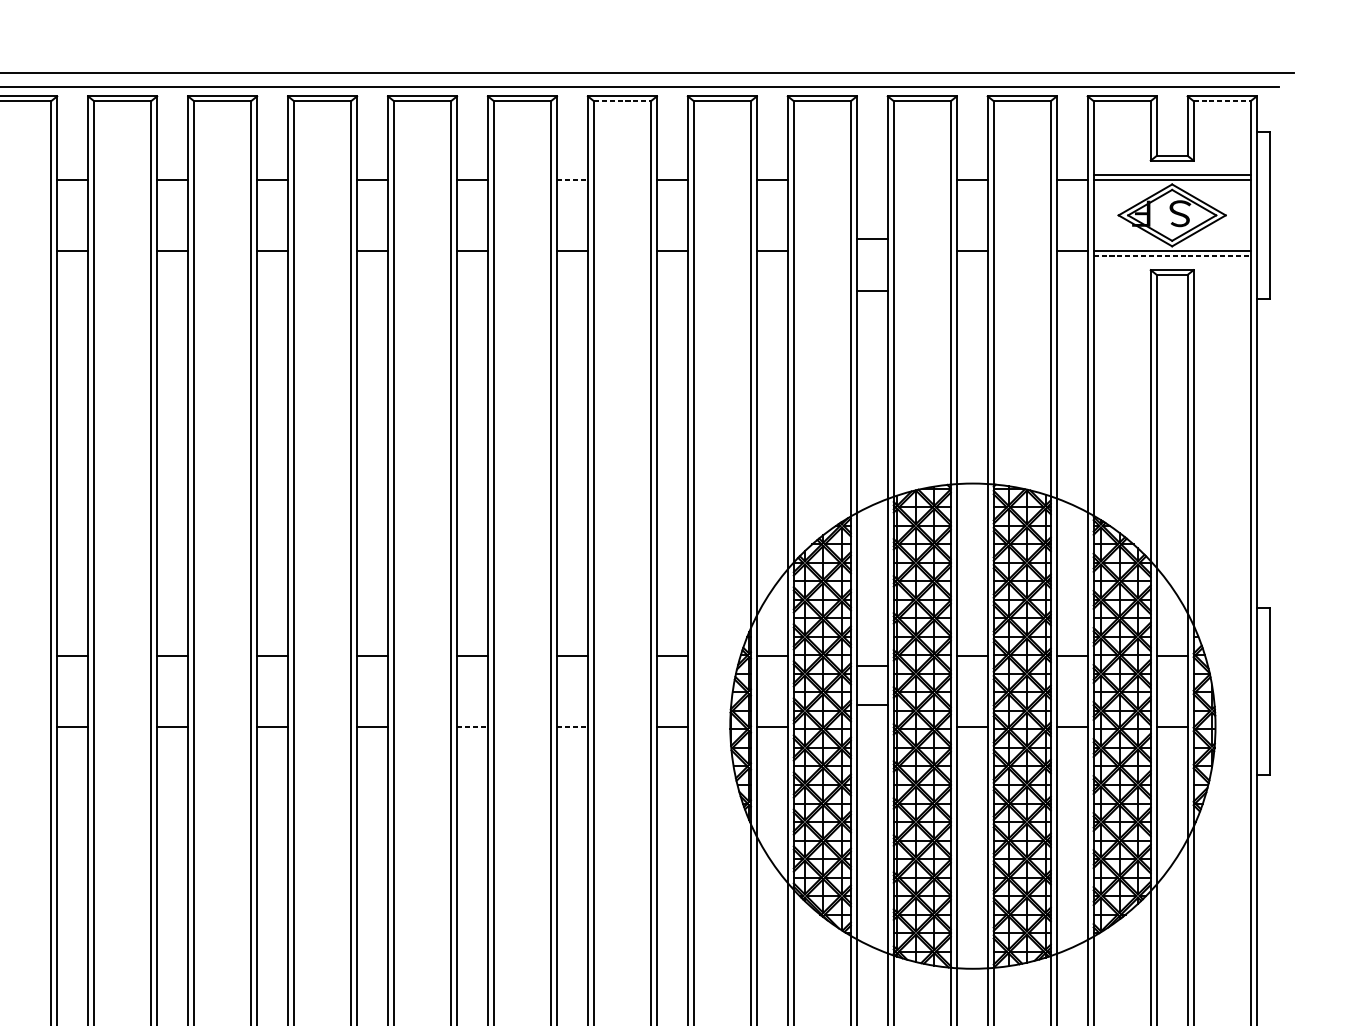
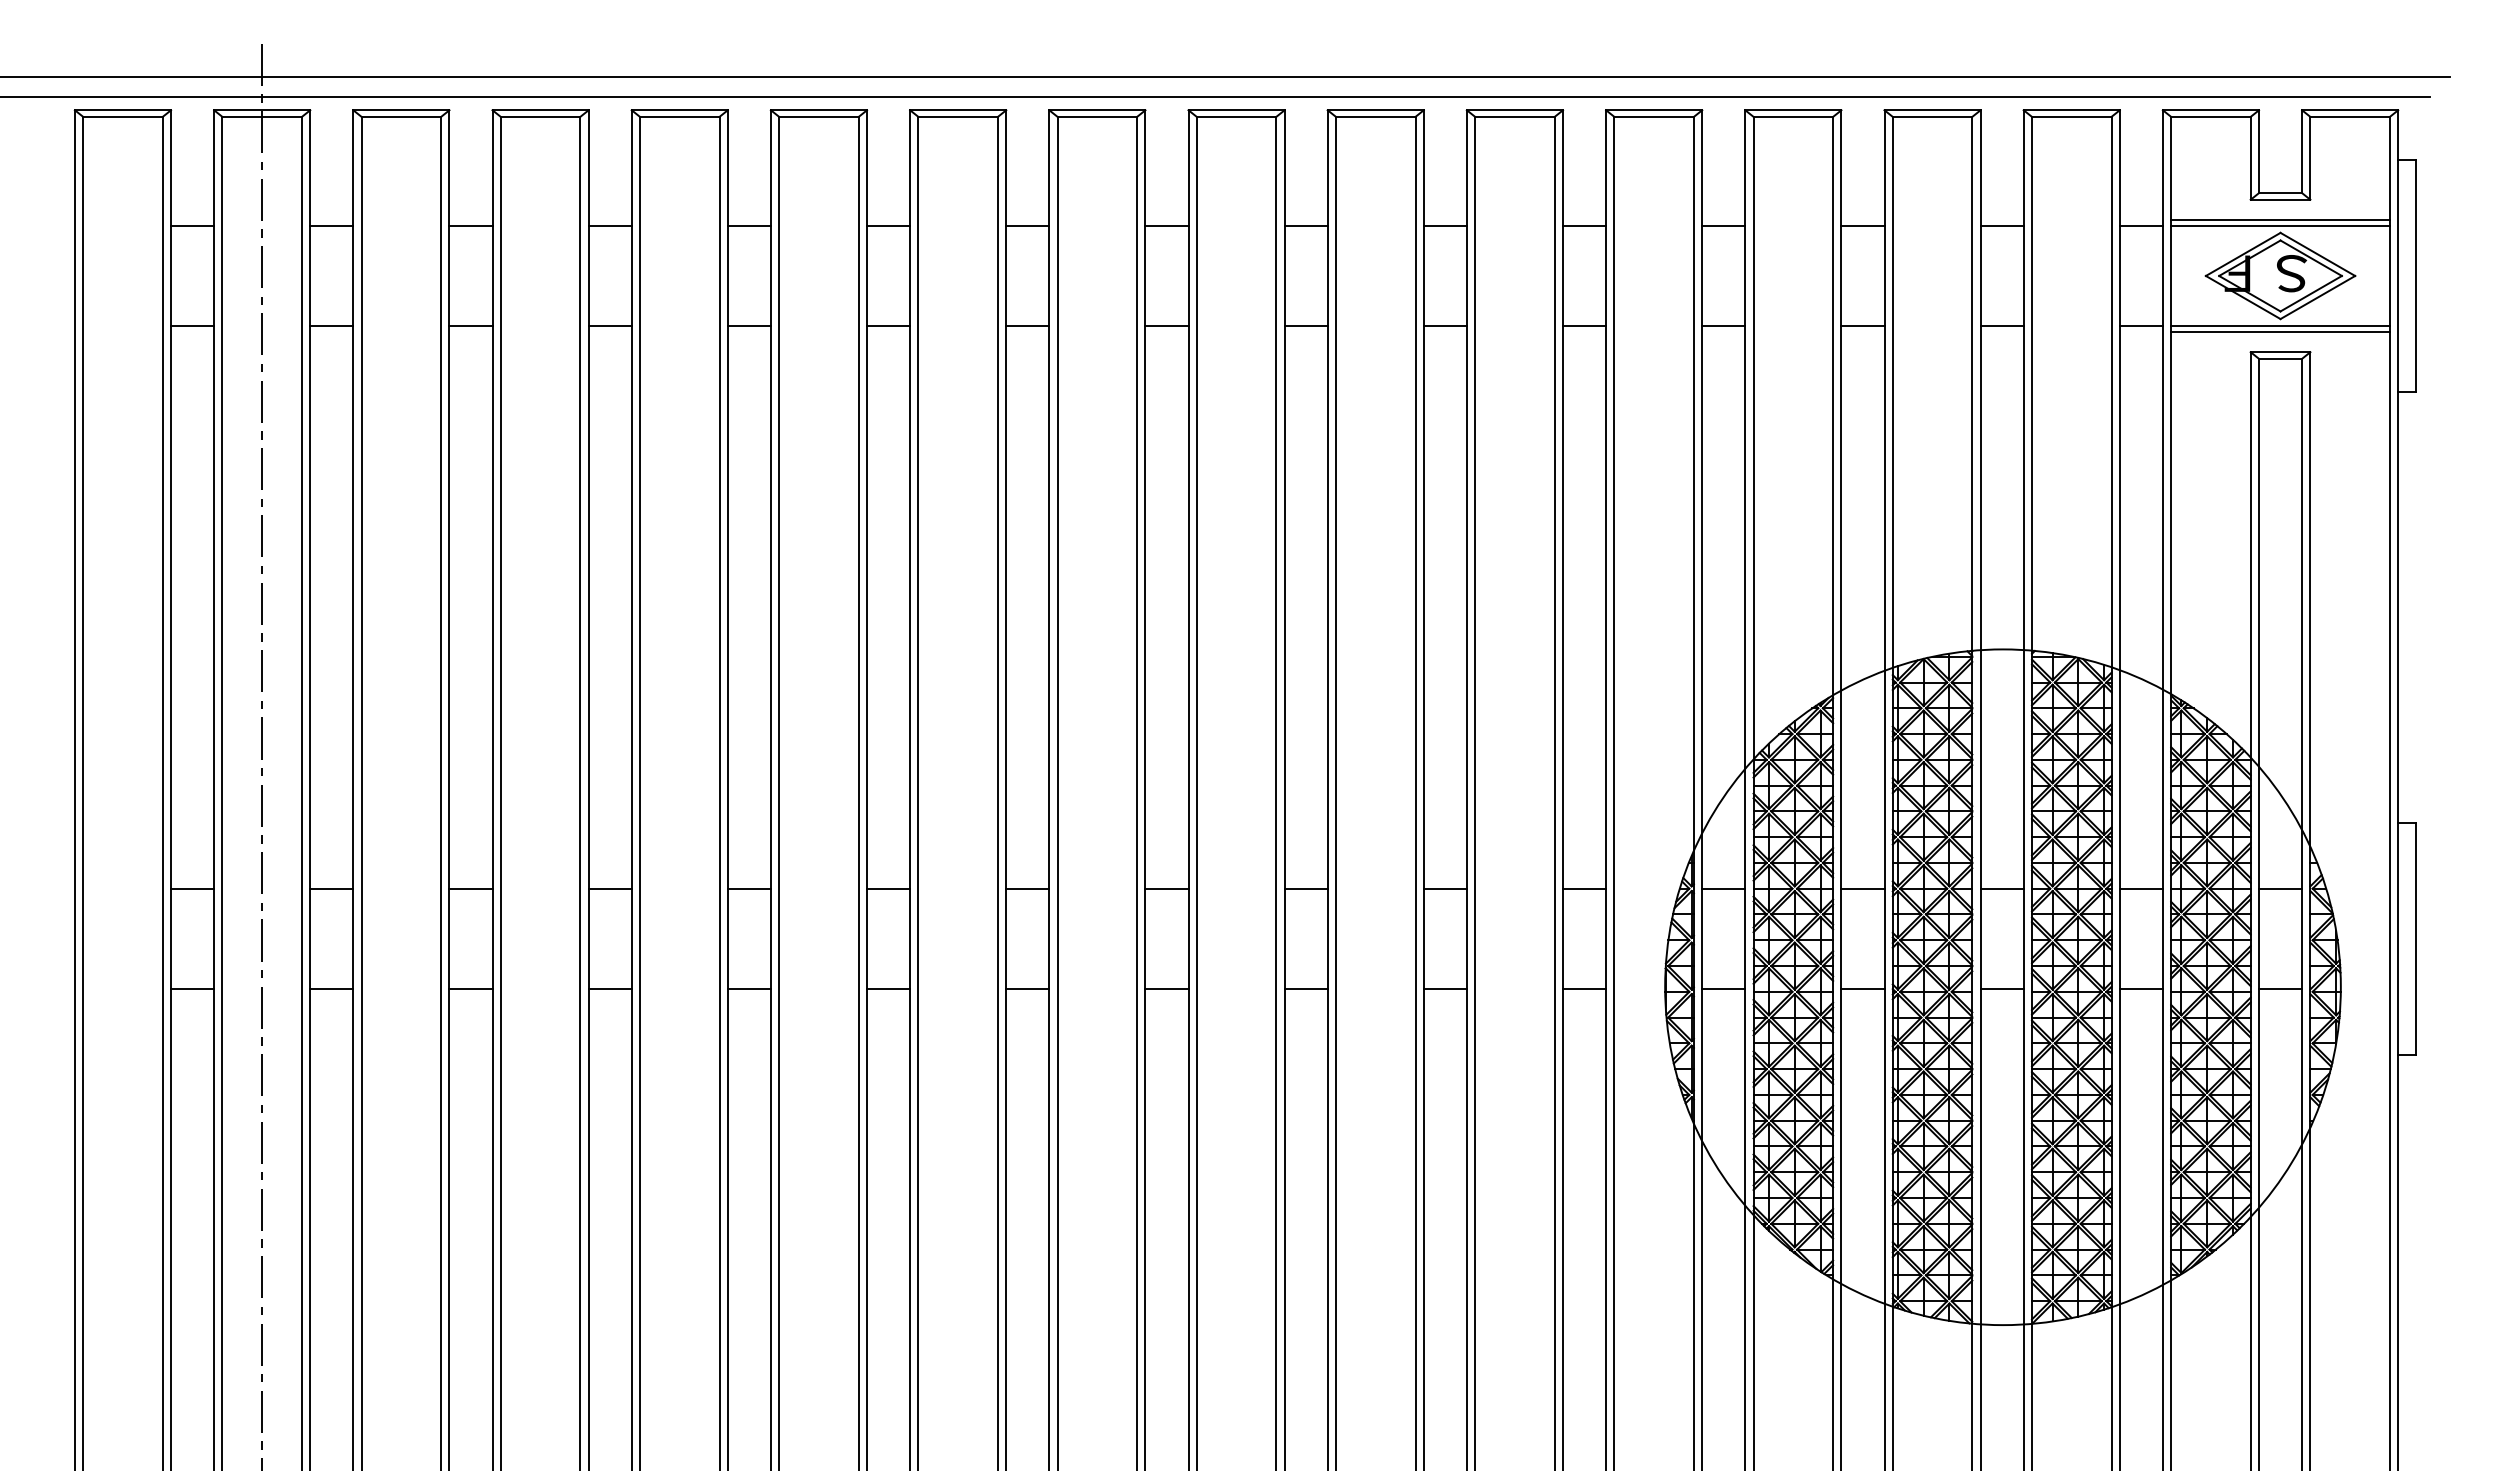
line: (622, 100) -> (1514, 116), dashed -> solid
line: (1222, 100) -> (2350, 116), dashed -> solid
line: (572, 179) -> (1445, 226), dashed -> solid
line: (872, 239) -> (1862, 226), moved
line: (1172, 255) -> (2281, 332), dashed -> solid
line: (872, 290) -> (1862, 325), moved
line: (872, 666) -> (1862, 988), moved
line: (872, 704) -> (1862, 889), moved
line: (472, 727) -> (1306, 988), dashed -> solid
line: (572, 727) -> (1445, 988), dashed -> solid

